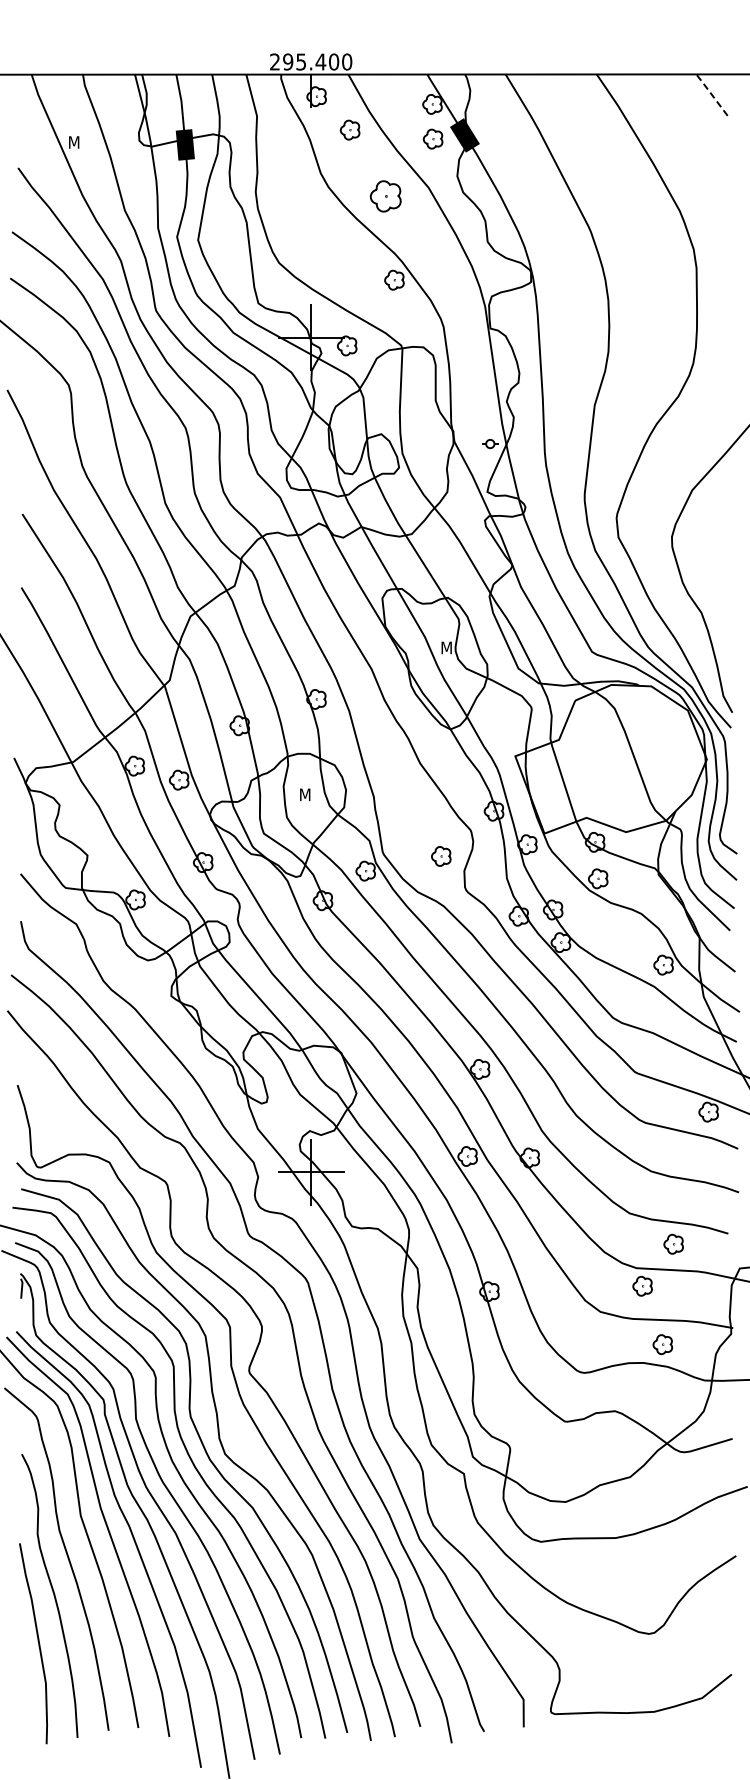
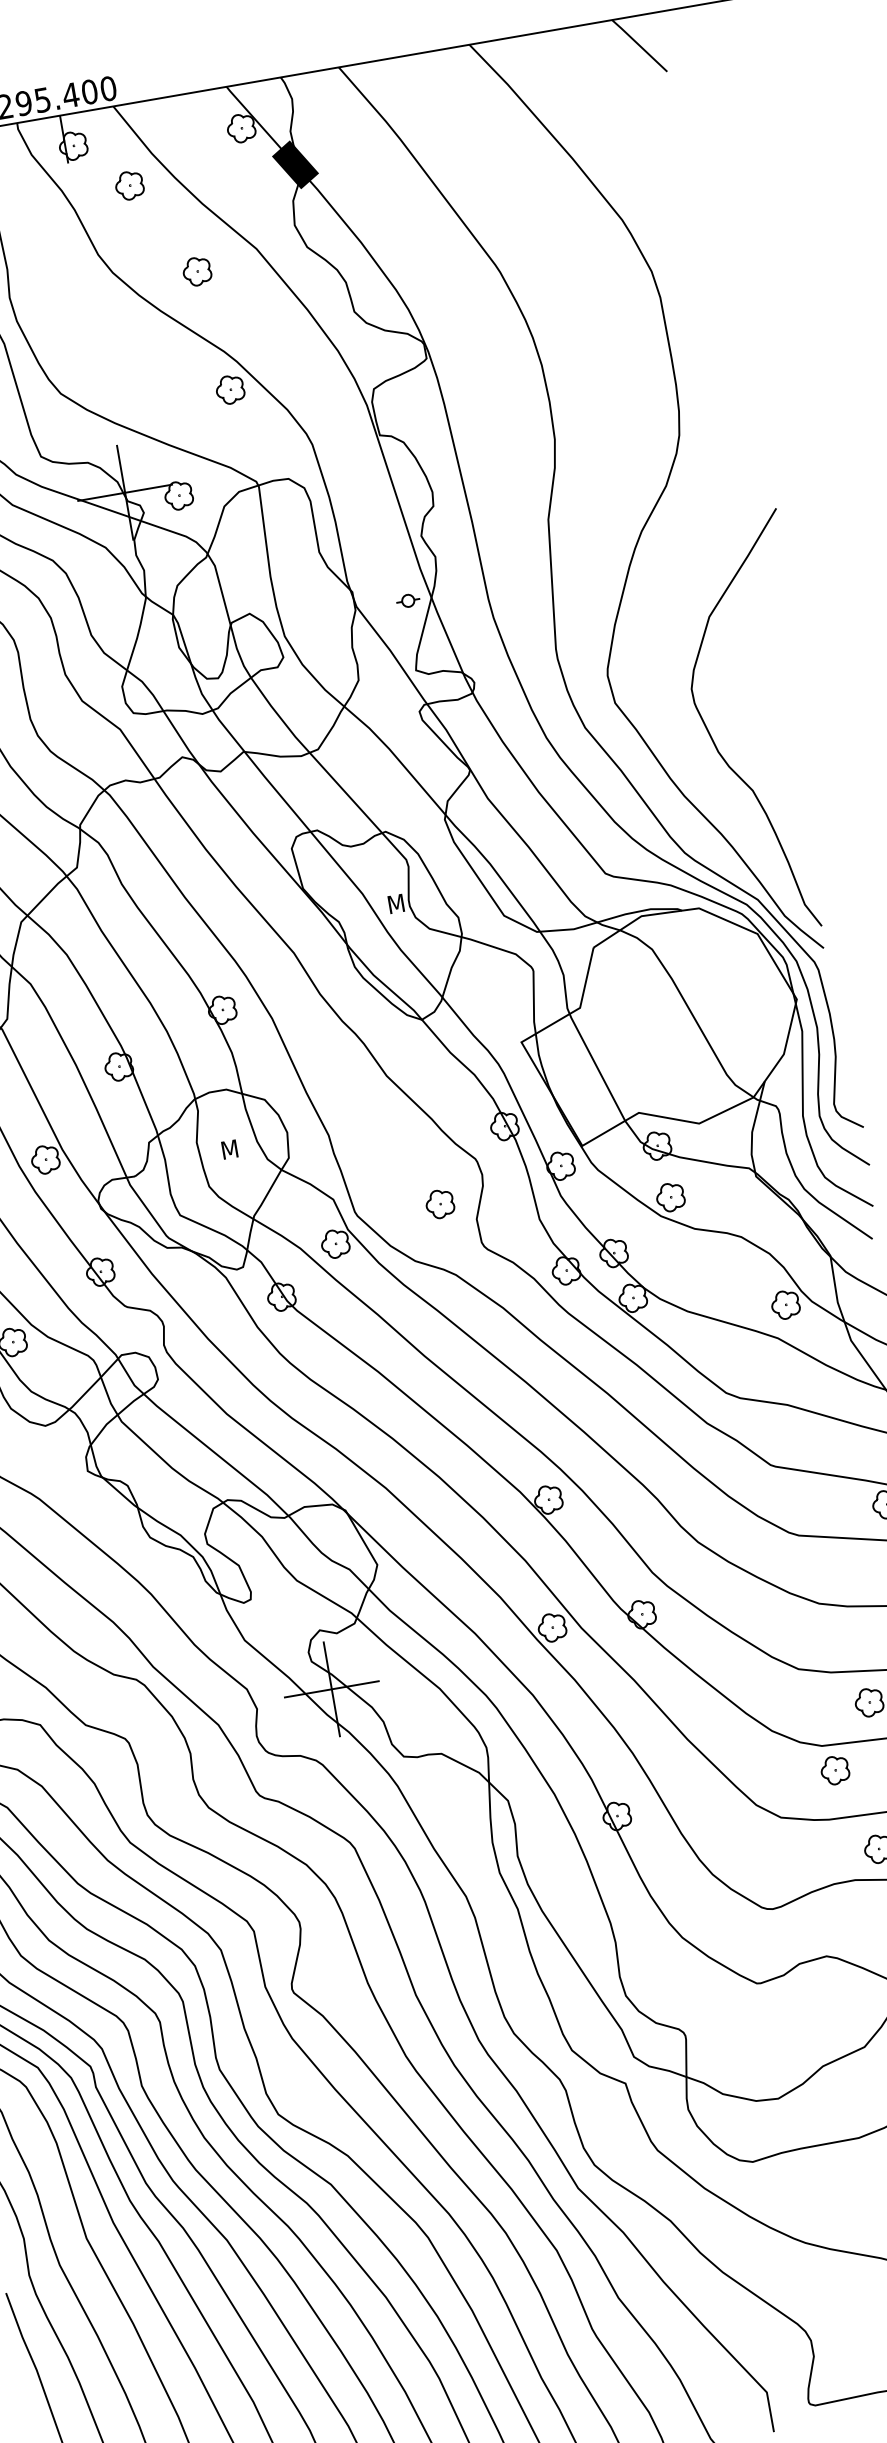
line: (711, 94) -> (638, 45), dashed -> solid
part: (432, 138) -> (249, 177), removed
part: (385, 195) -> (196, 270), size x0.62

